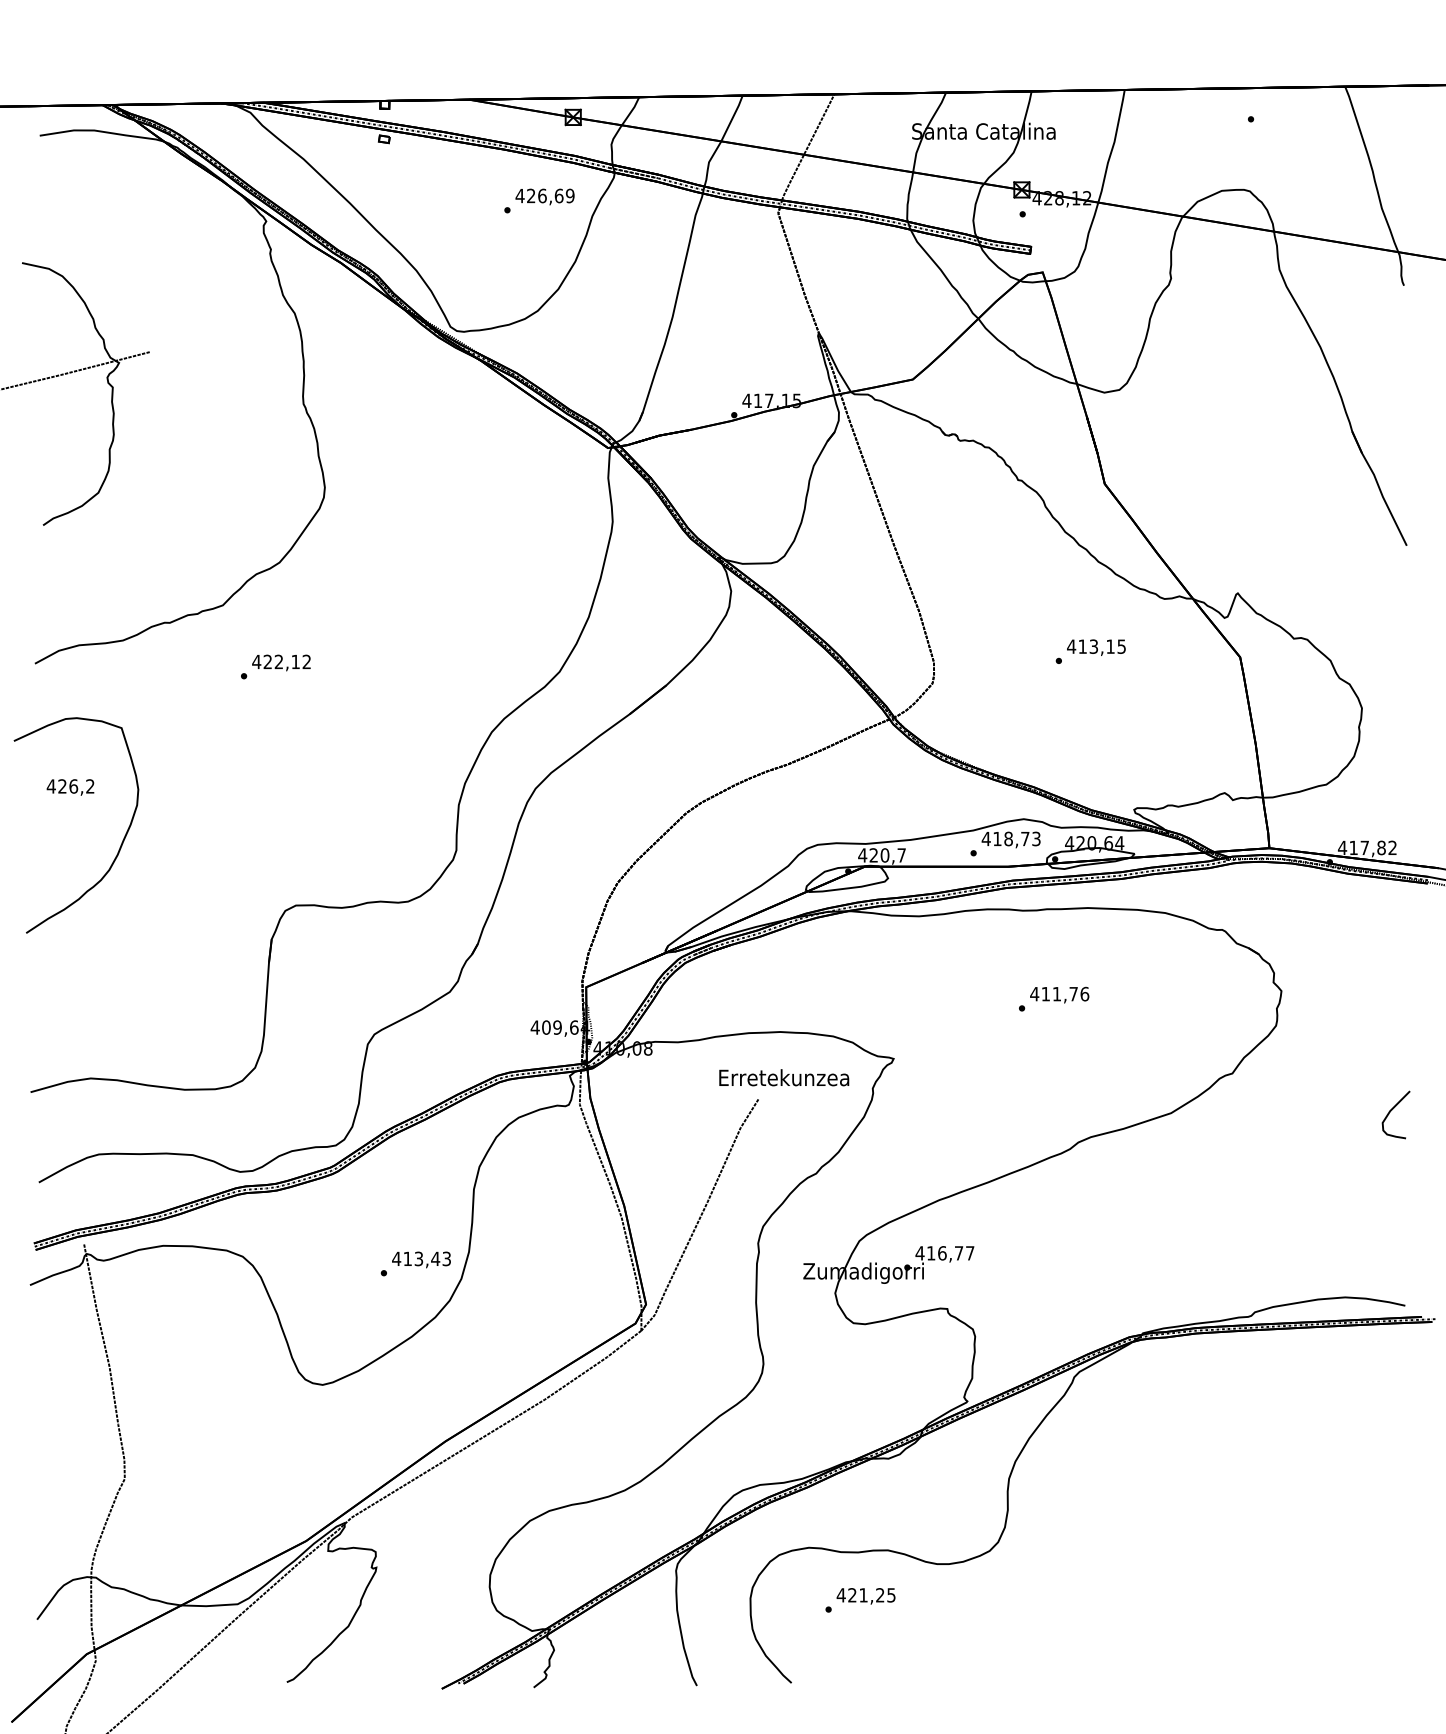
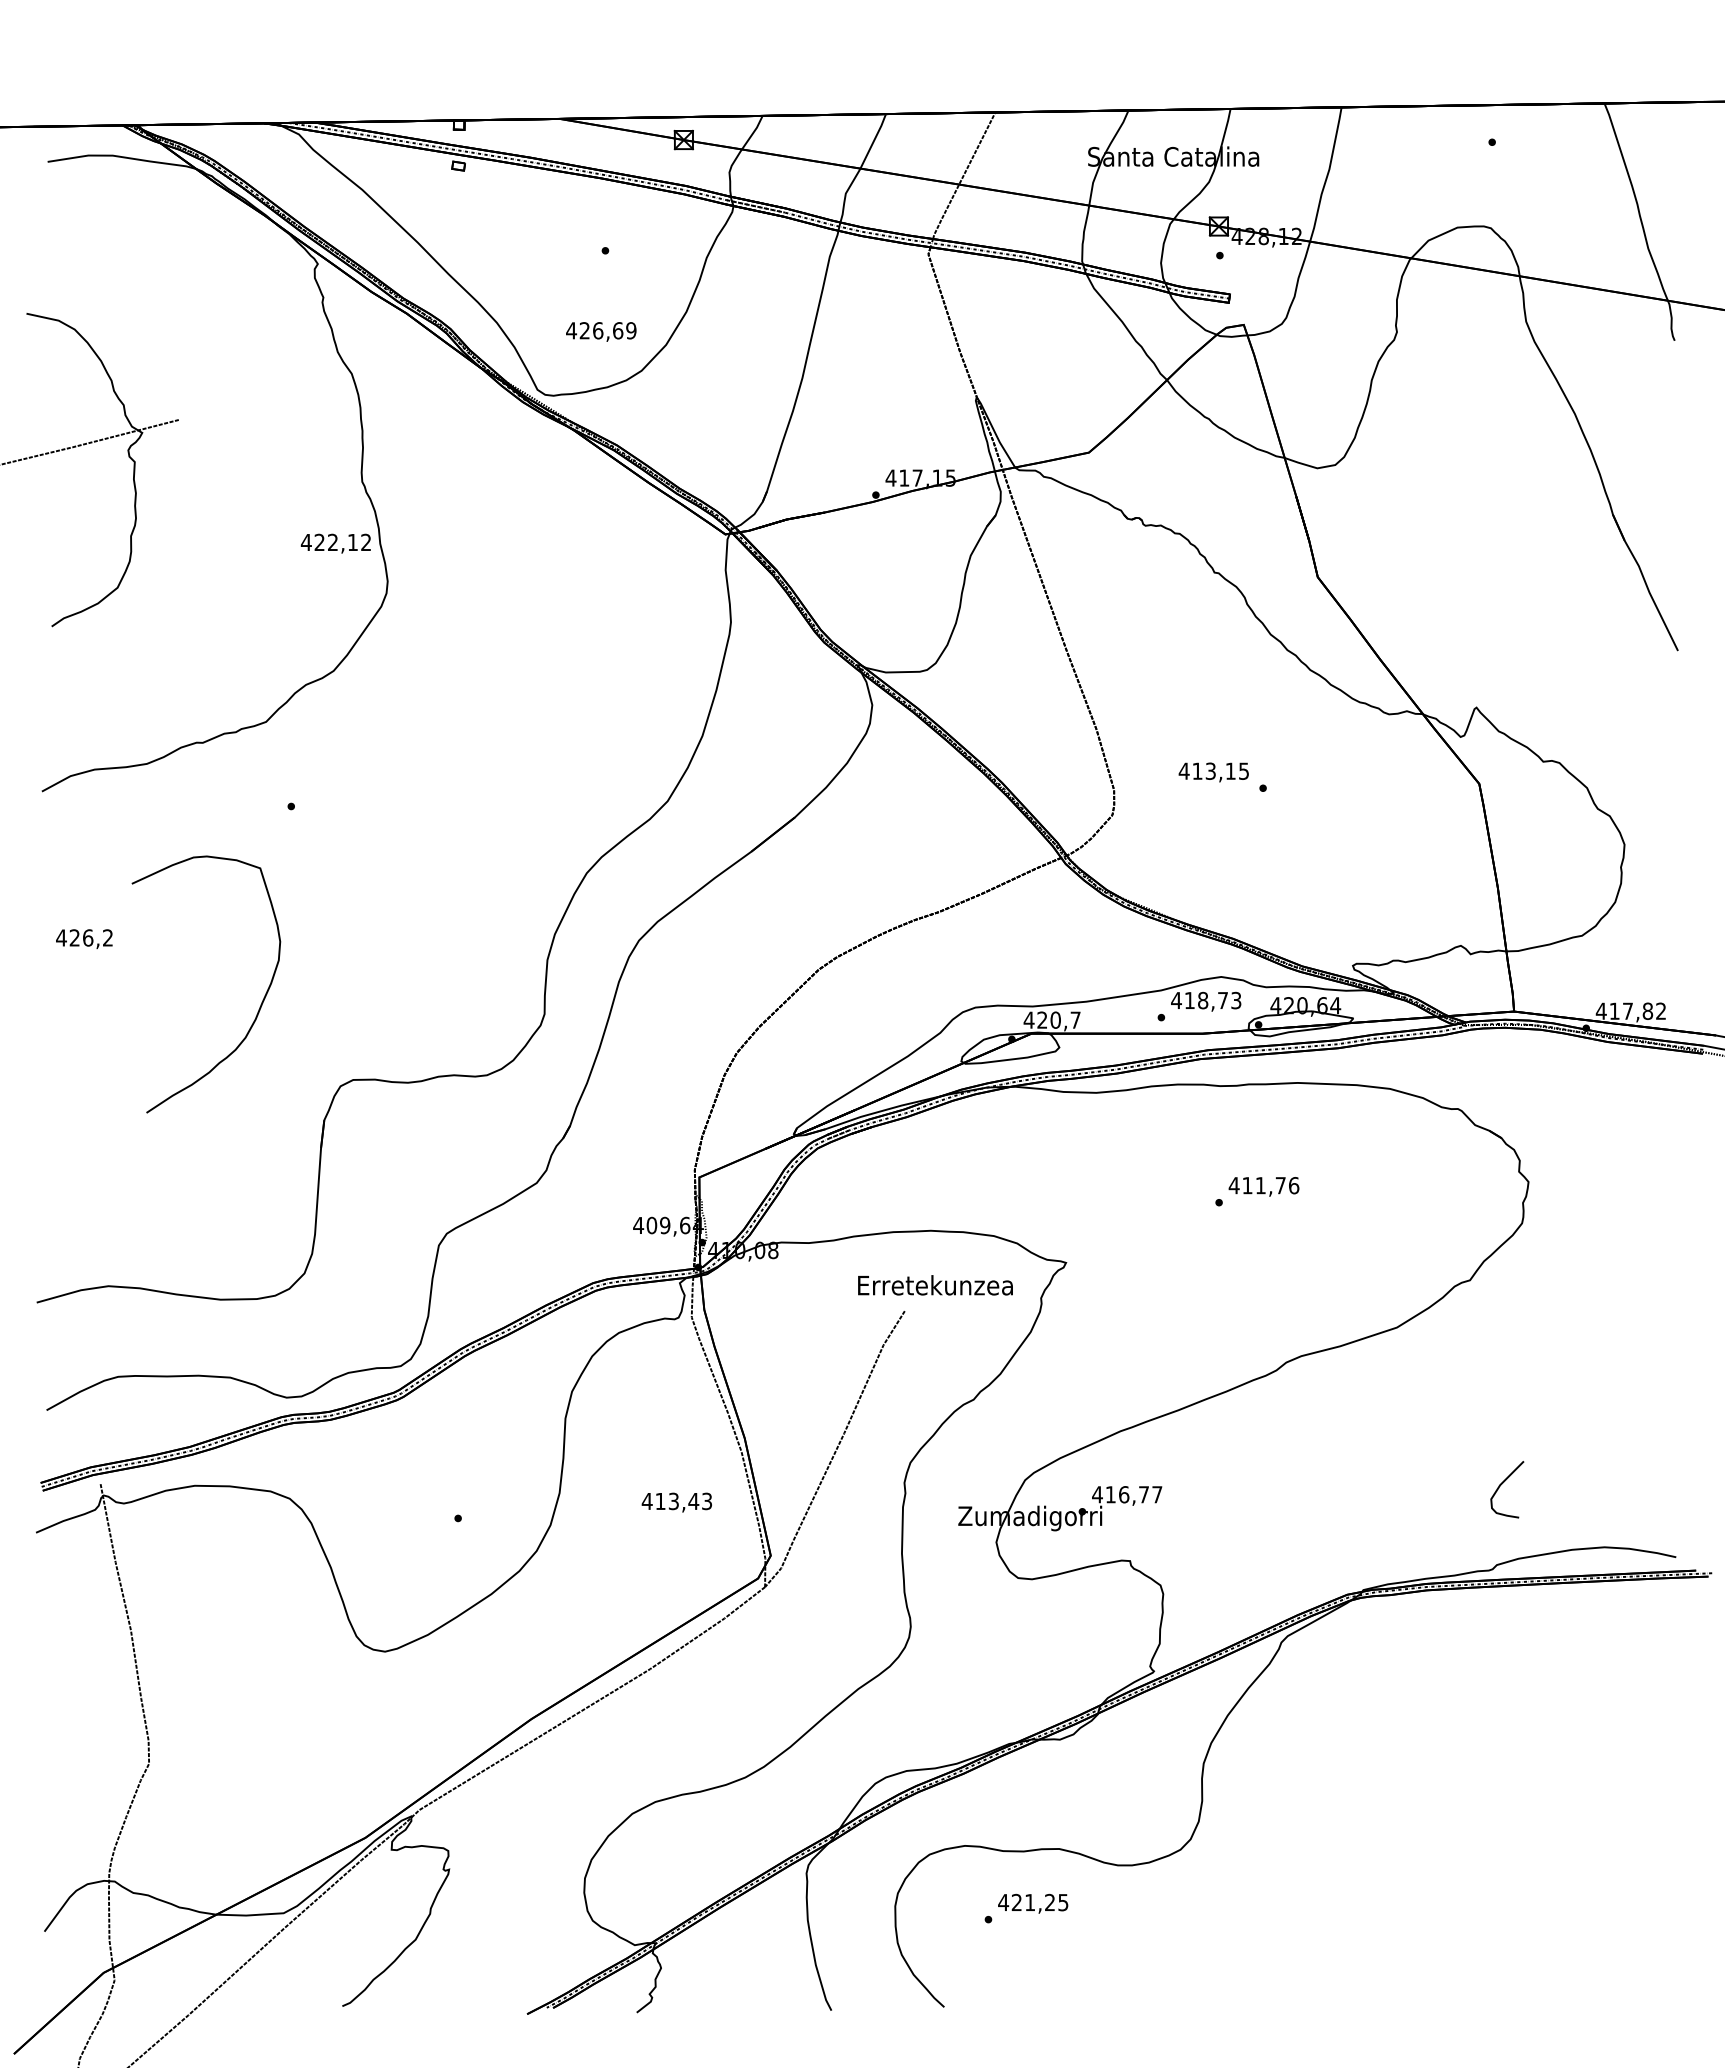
text: (545, 196) -> (601, 331), moved
text: (1096, 647) -> (1213, 772), moved
text: (281, 662) -> (335, 543), moved
curve: (121, 842) -> (260, 1004), moved
curve: (1392, 1110) -> (1502, 1484), moved
text: (421, 1259) -> (676, 1502), moved

